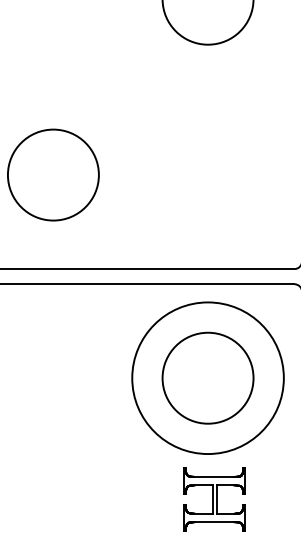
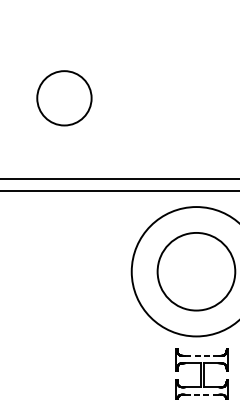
circle: (52, 174) -> (63, 97), size x0.7
line: (214, 476) -> (201, 355), solid -> dashed
line: (214, 522) -> (201, 394), solid -> dashed

